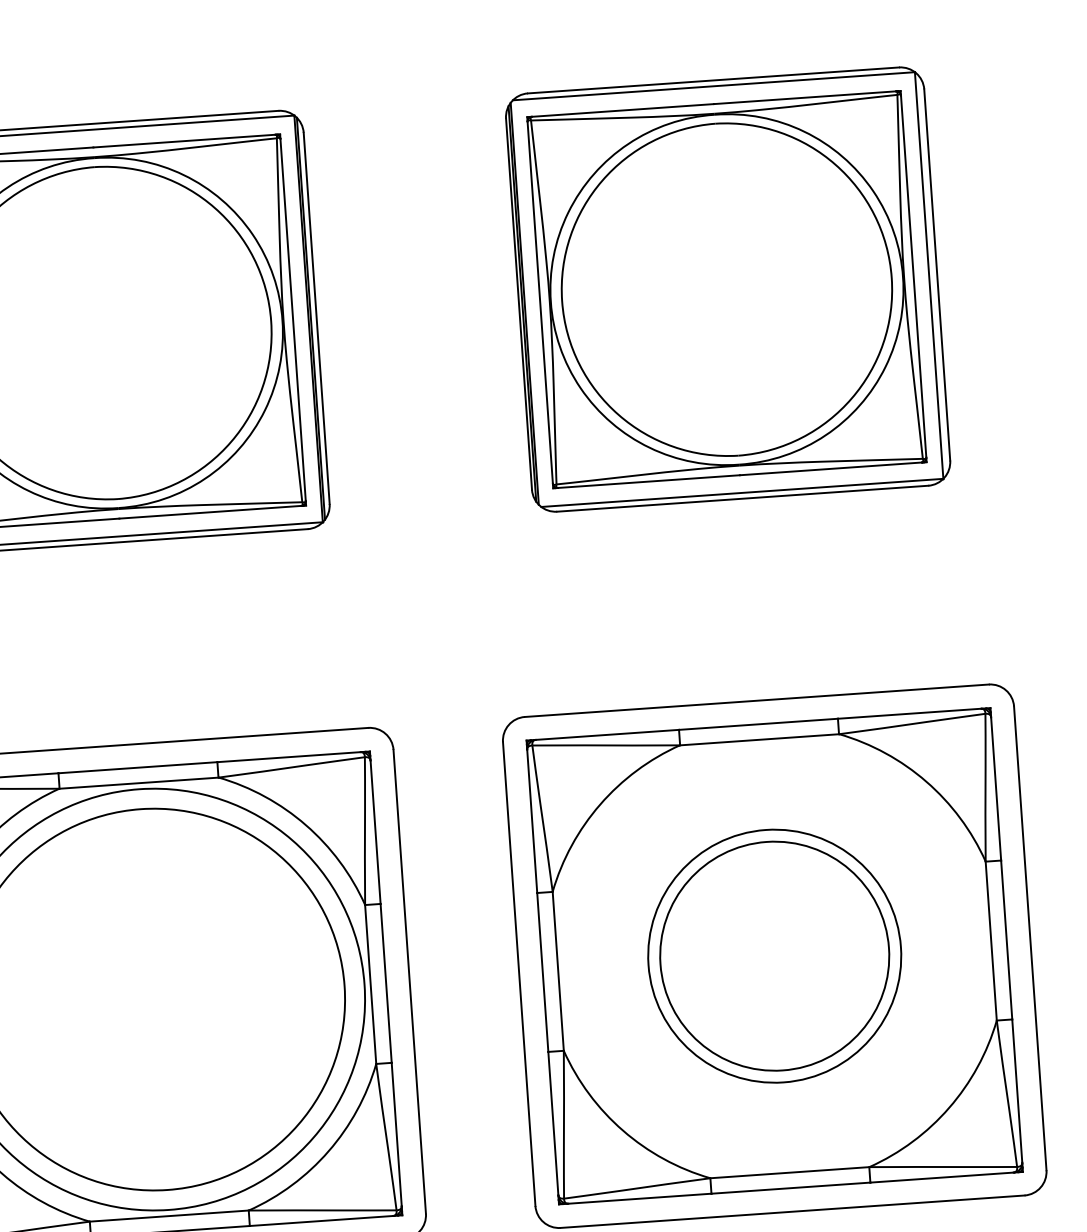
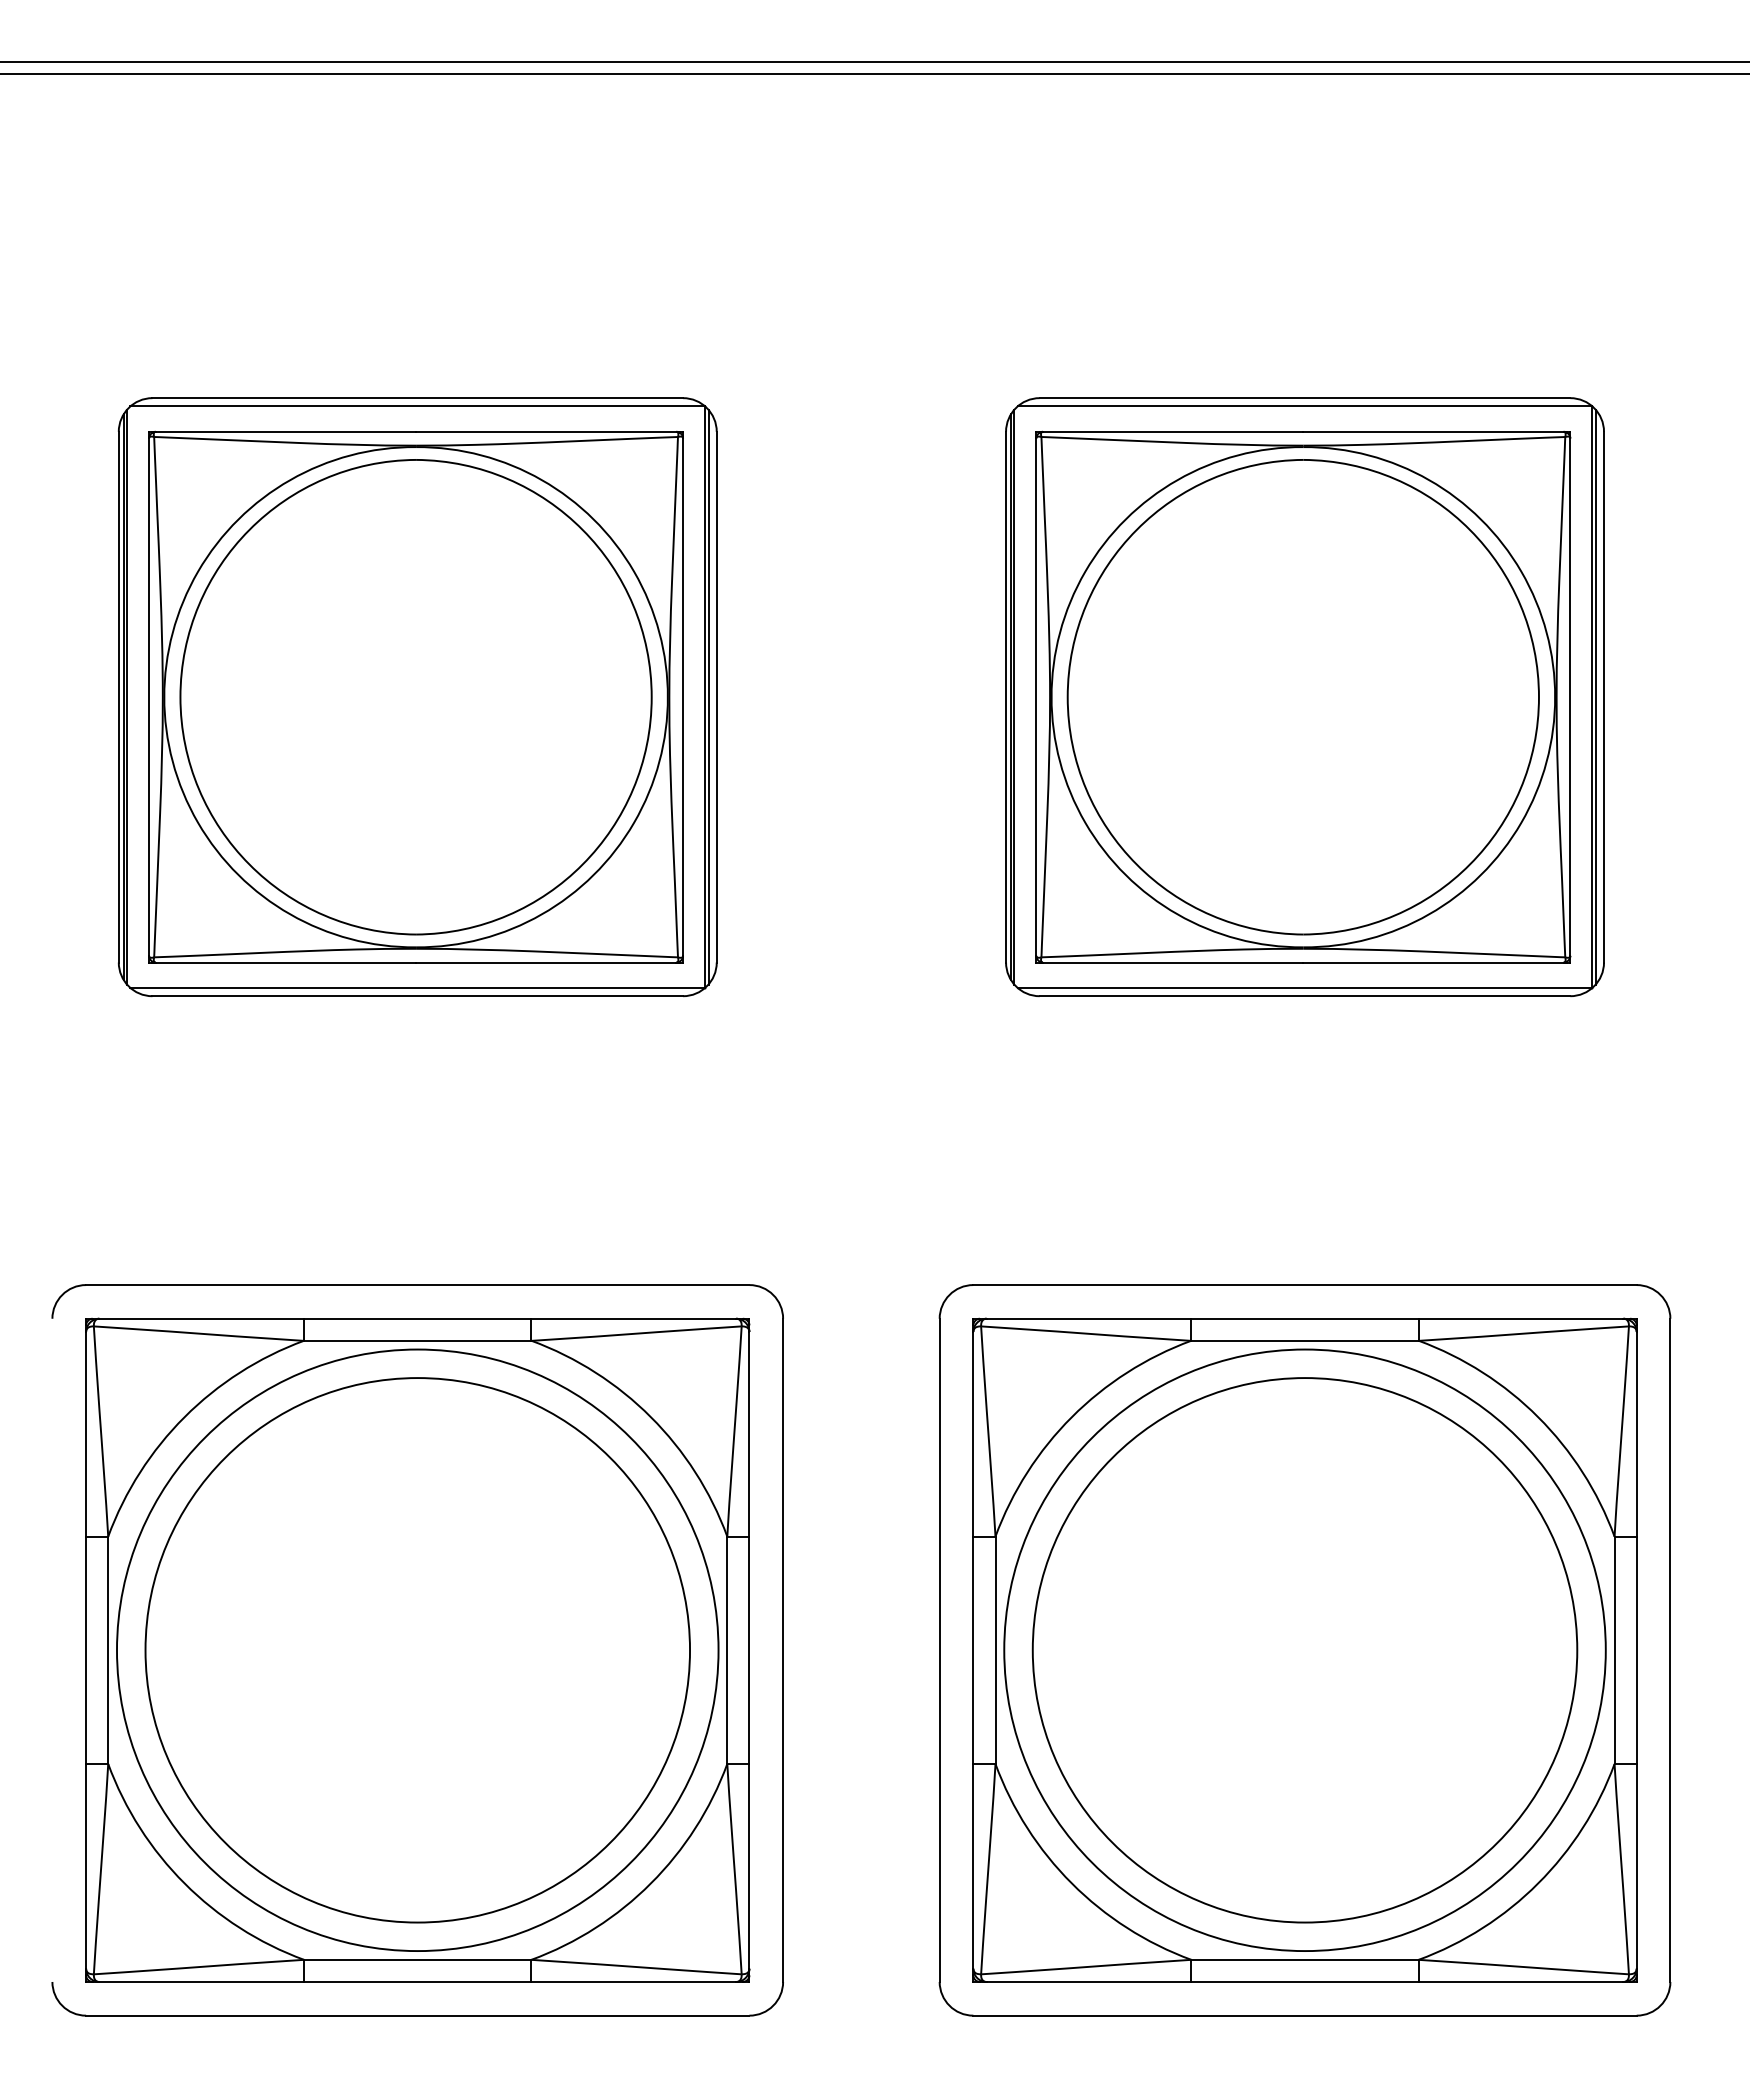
line: (931, 274) -> (1595, 696), added
circle: (774, 956) -> (1304, 1650), size x1.67
circle: (774, 956) -> (1304, 1650), size x1.67

